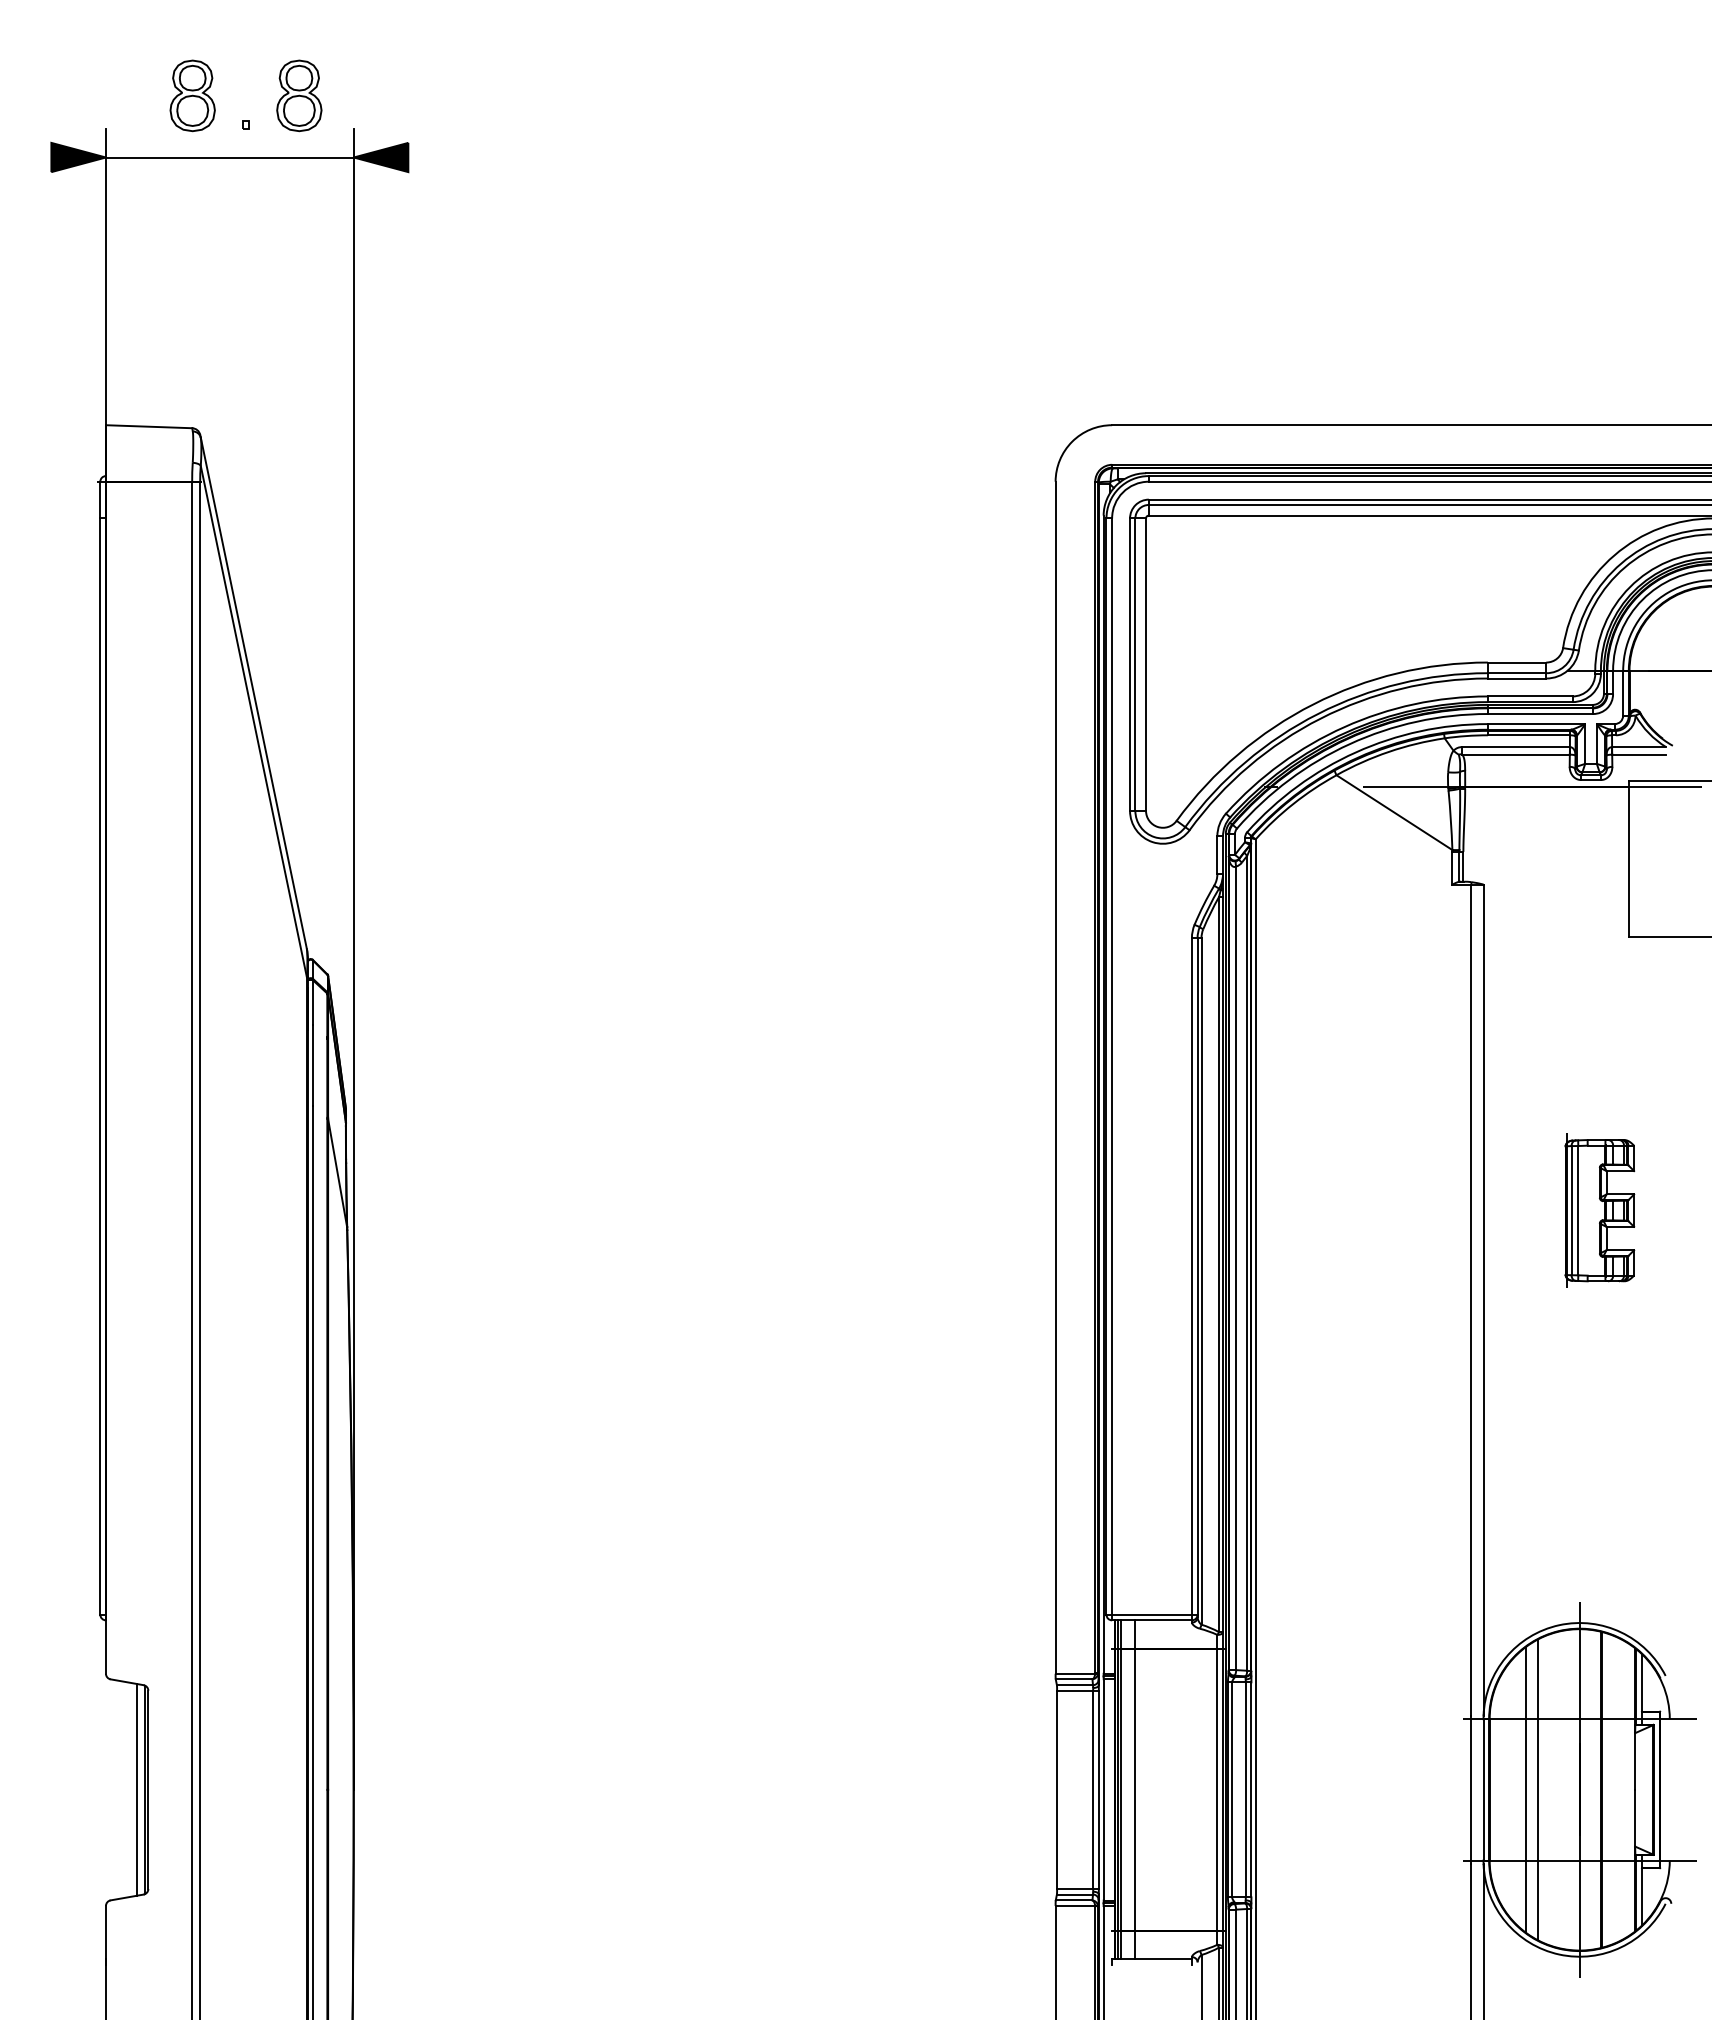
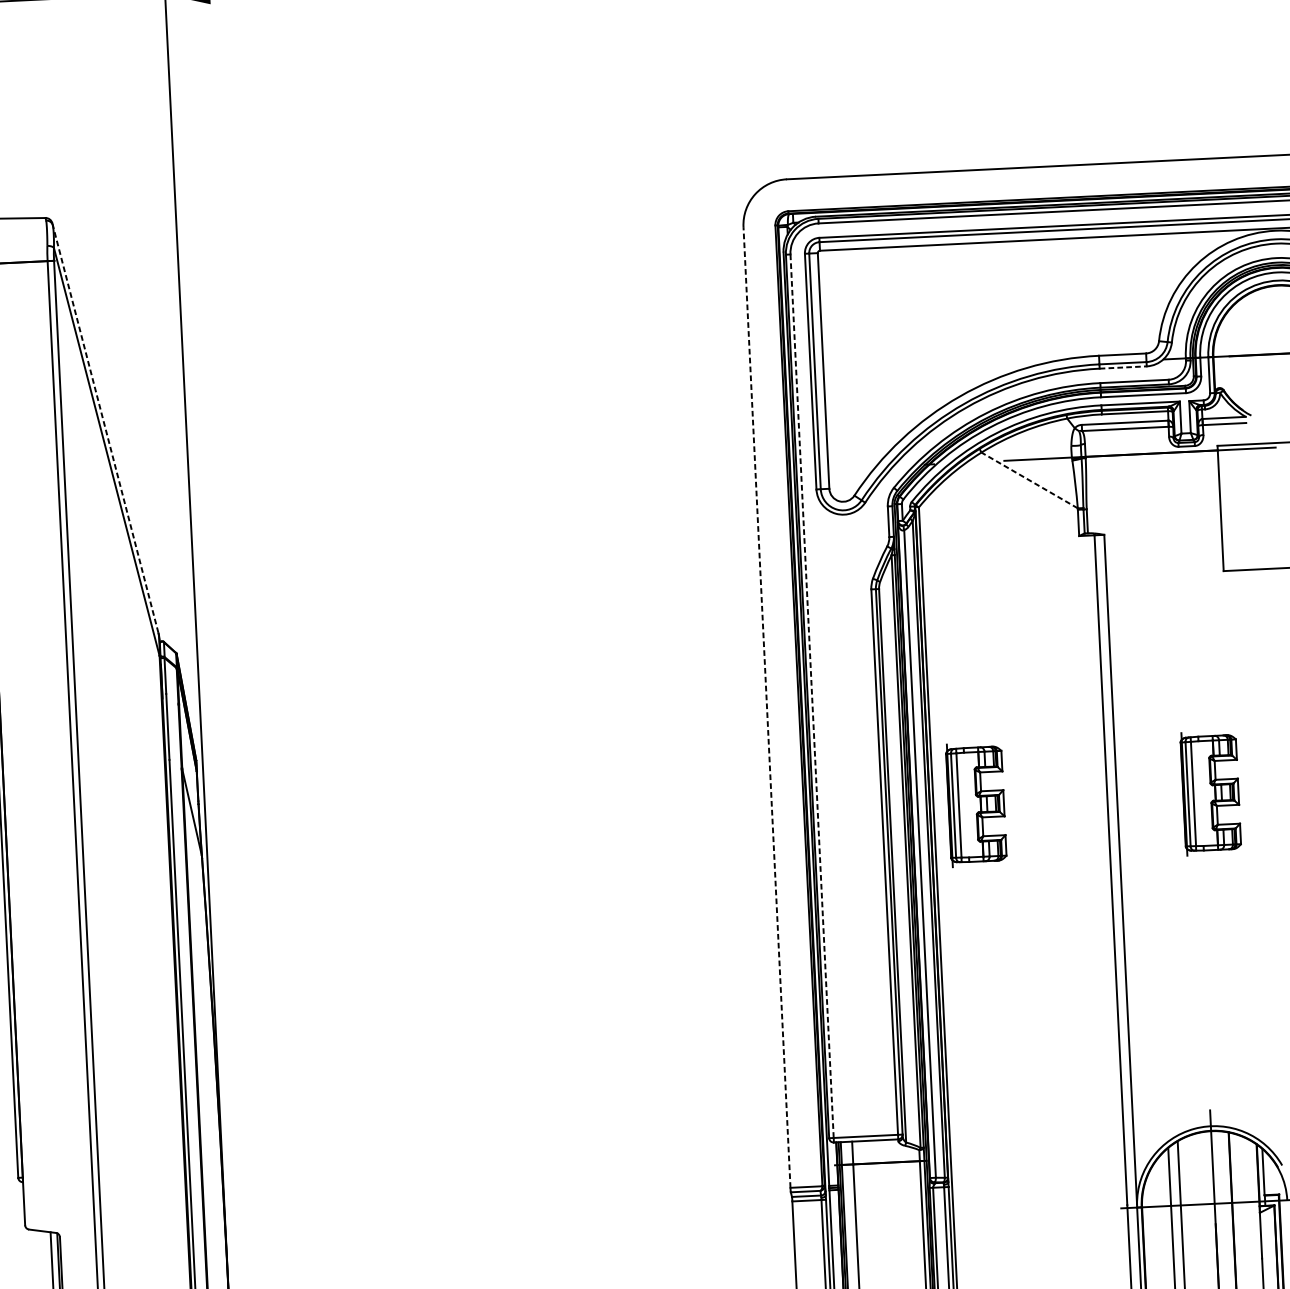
line: (1517, 678) -> (1123, 367), solid -> dashed
line: (253, 693) -> (105, 429), solid -> dashed
line: (1394, 812) -> (1029, 480), solid -> dashed
line: (1112, 1067) -> (812, 696), solid -> dashed
line: (1055, 1077) -> (766, 707), solid -> dashed
part: (1308, 1210) -> (976, 804), added

